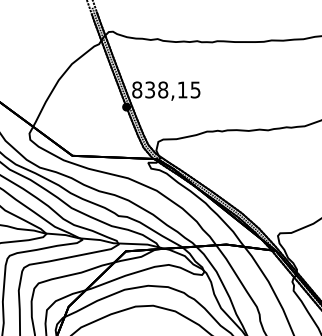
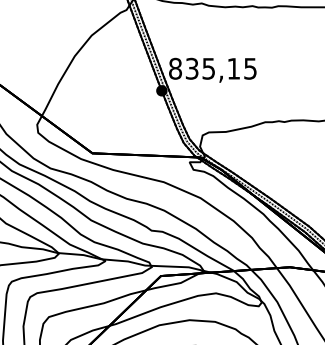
text: (163, 89) -> (209, 68), 838,15 -> 835,15

